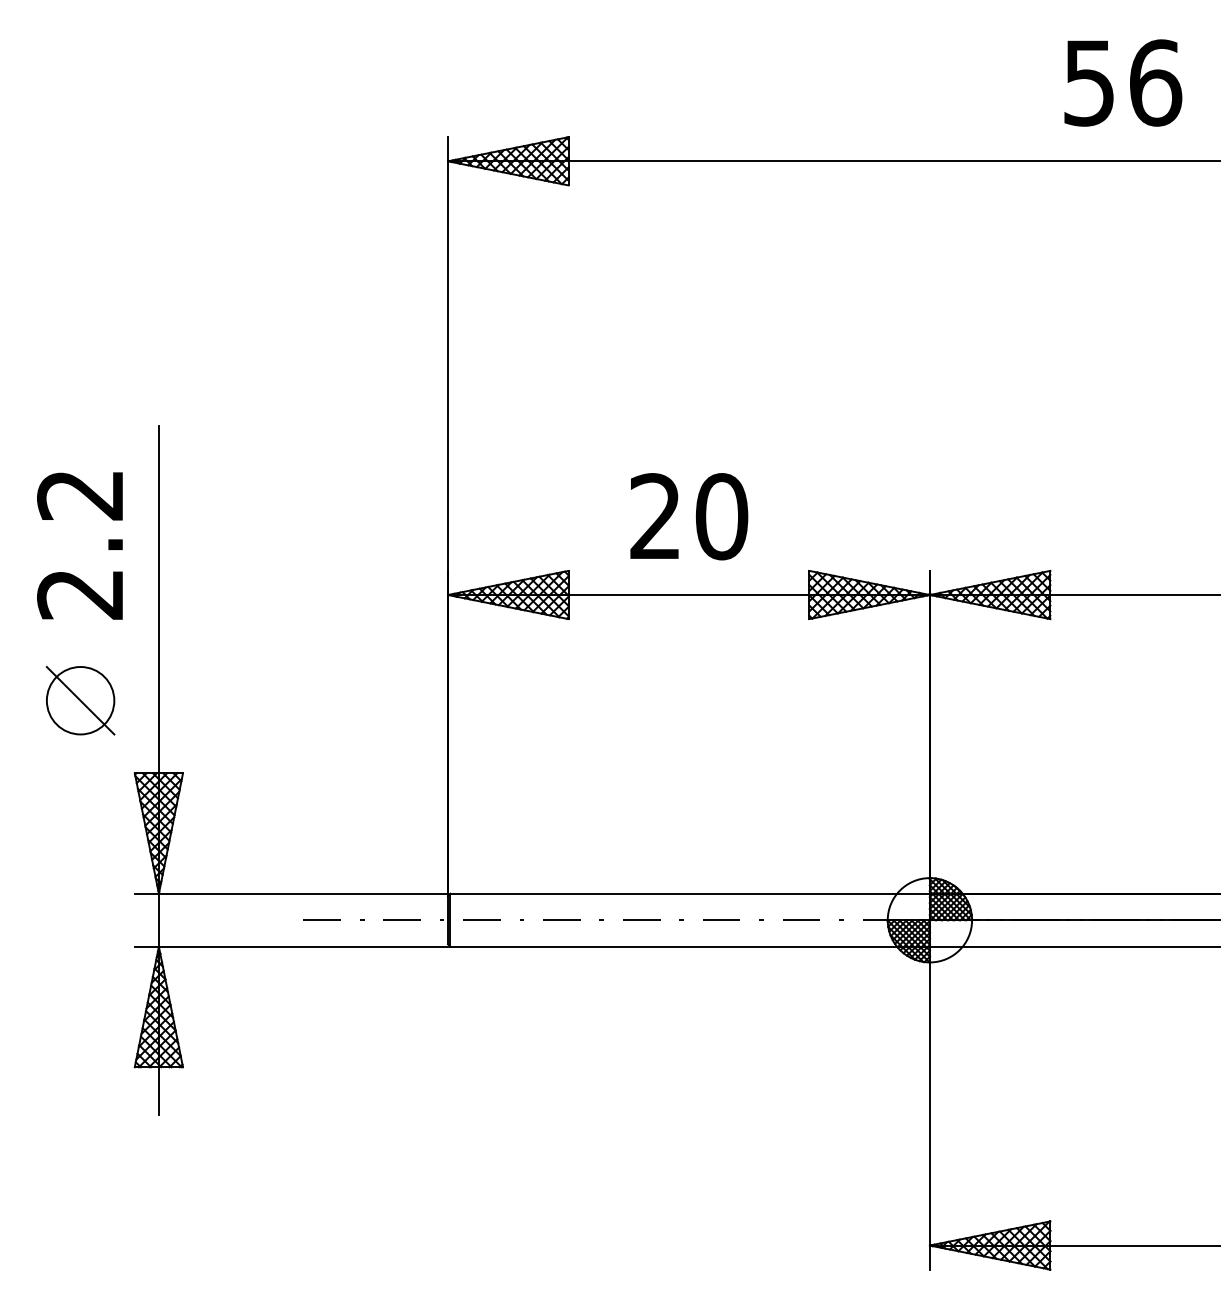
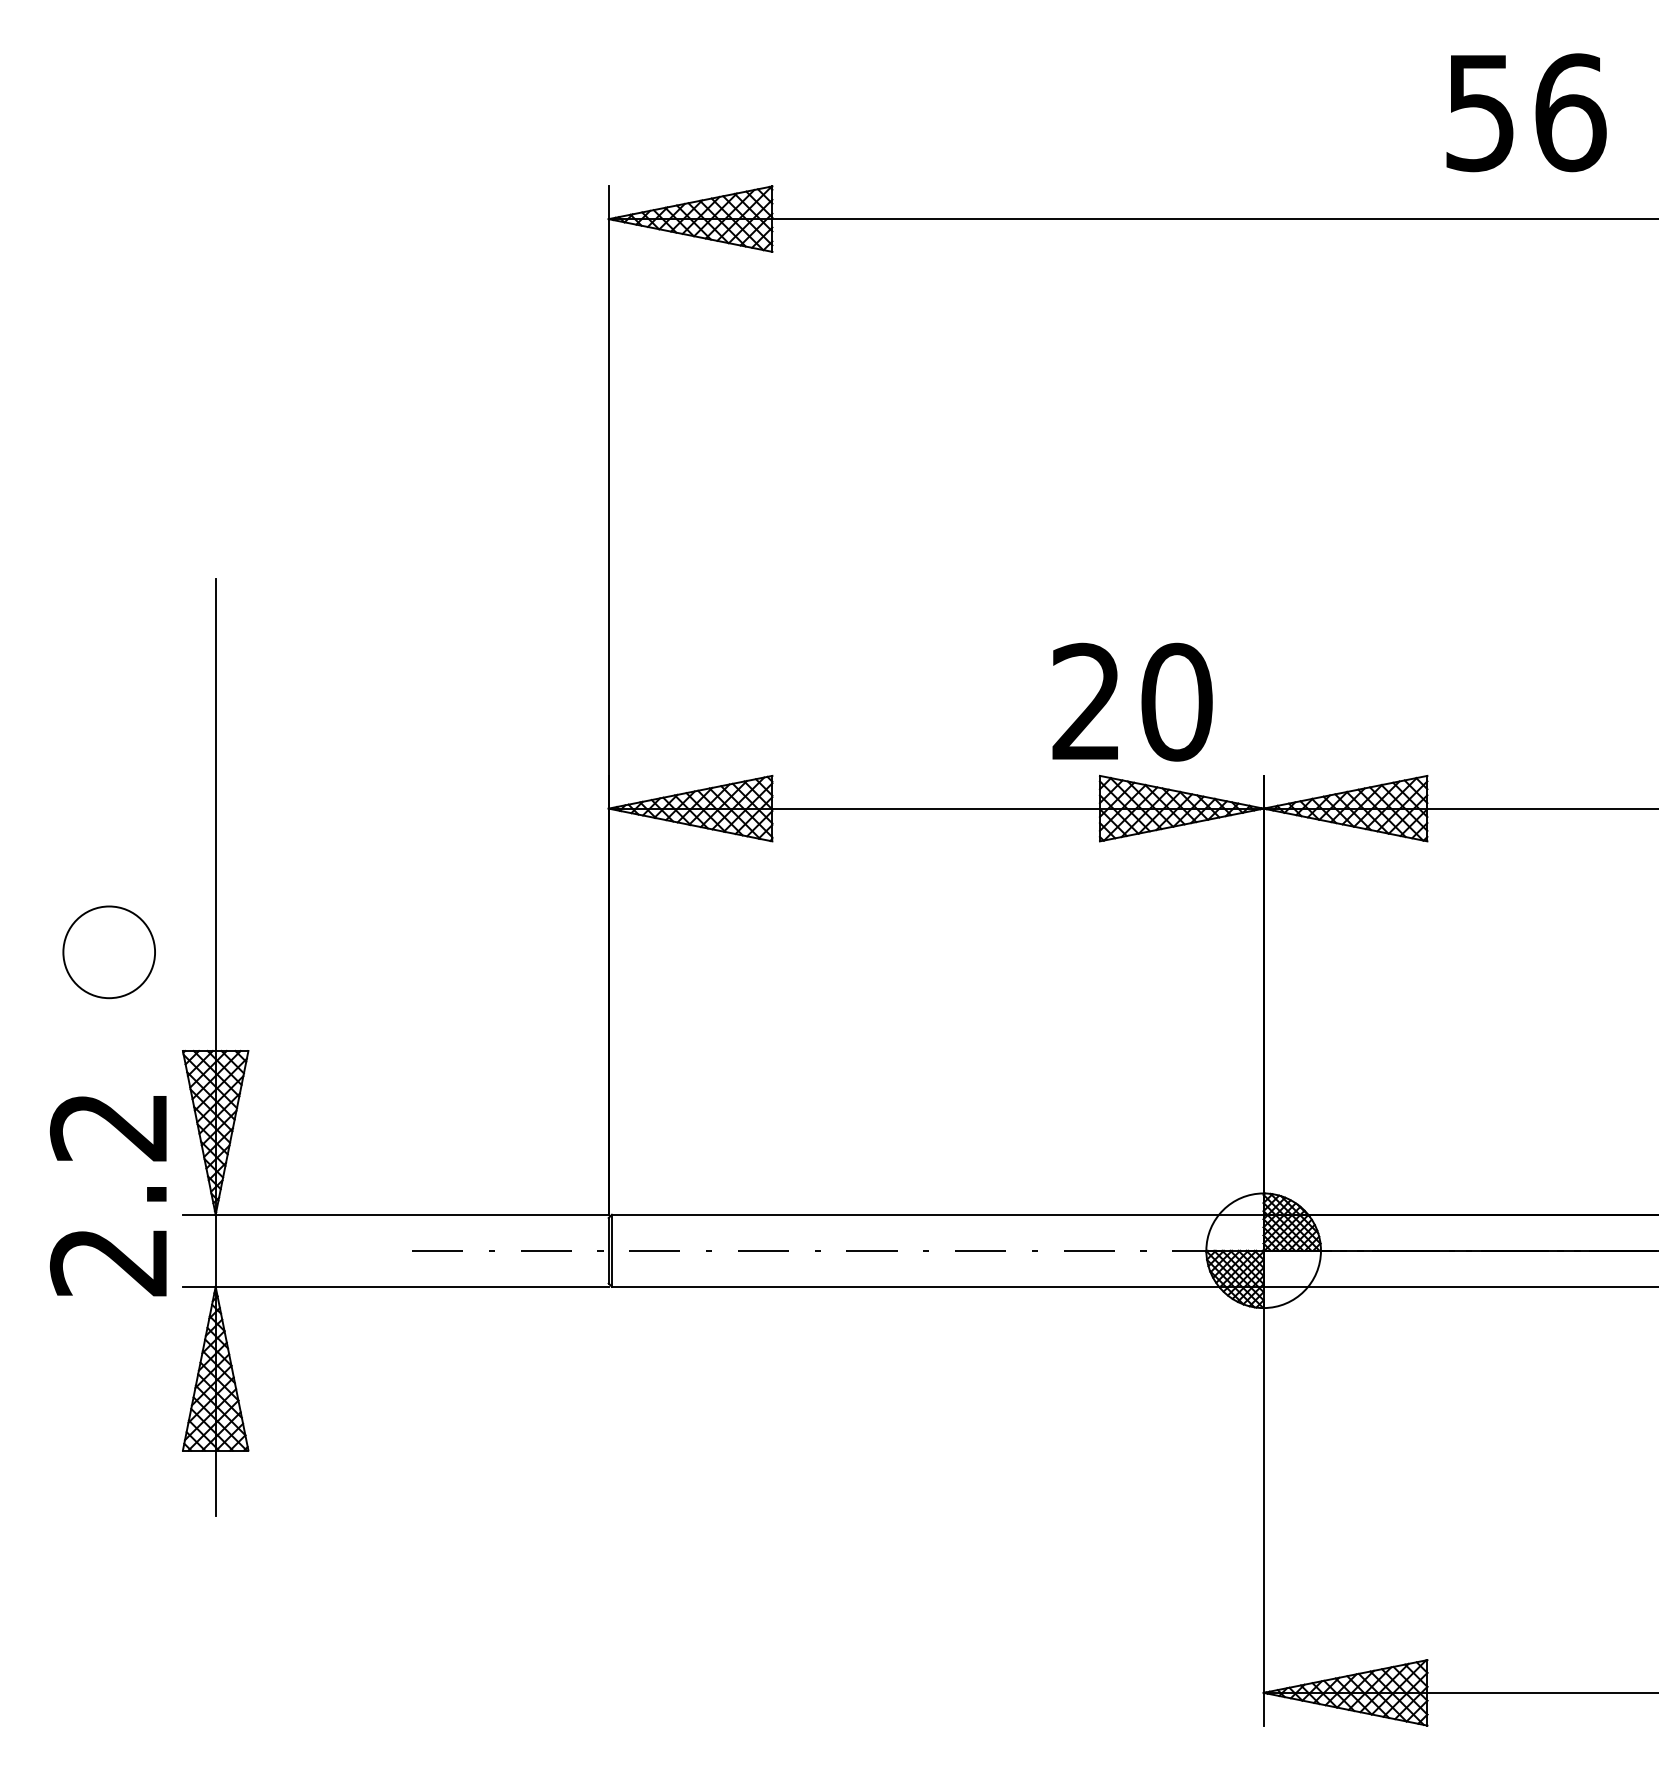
text: (689, 516) -> (1132, 701), moved
text: (79, 546) -> (107, 1196), moved
line: (80, 700) -> (109, 952), removed

